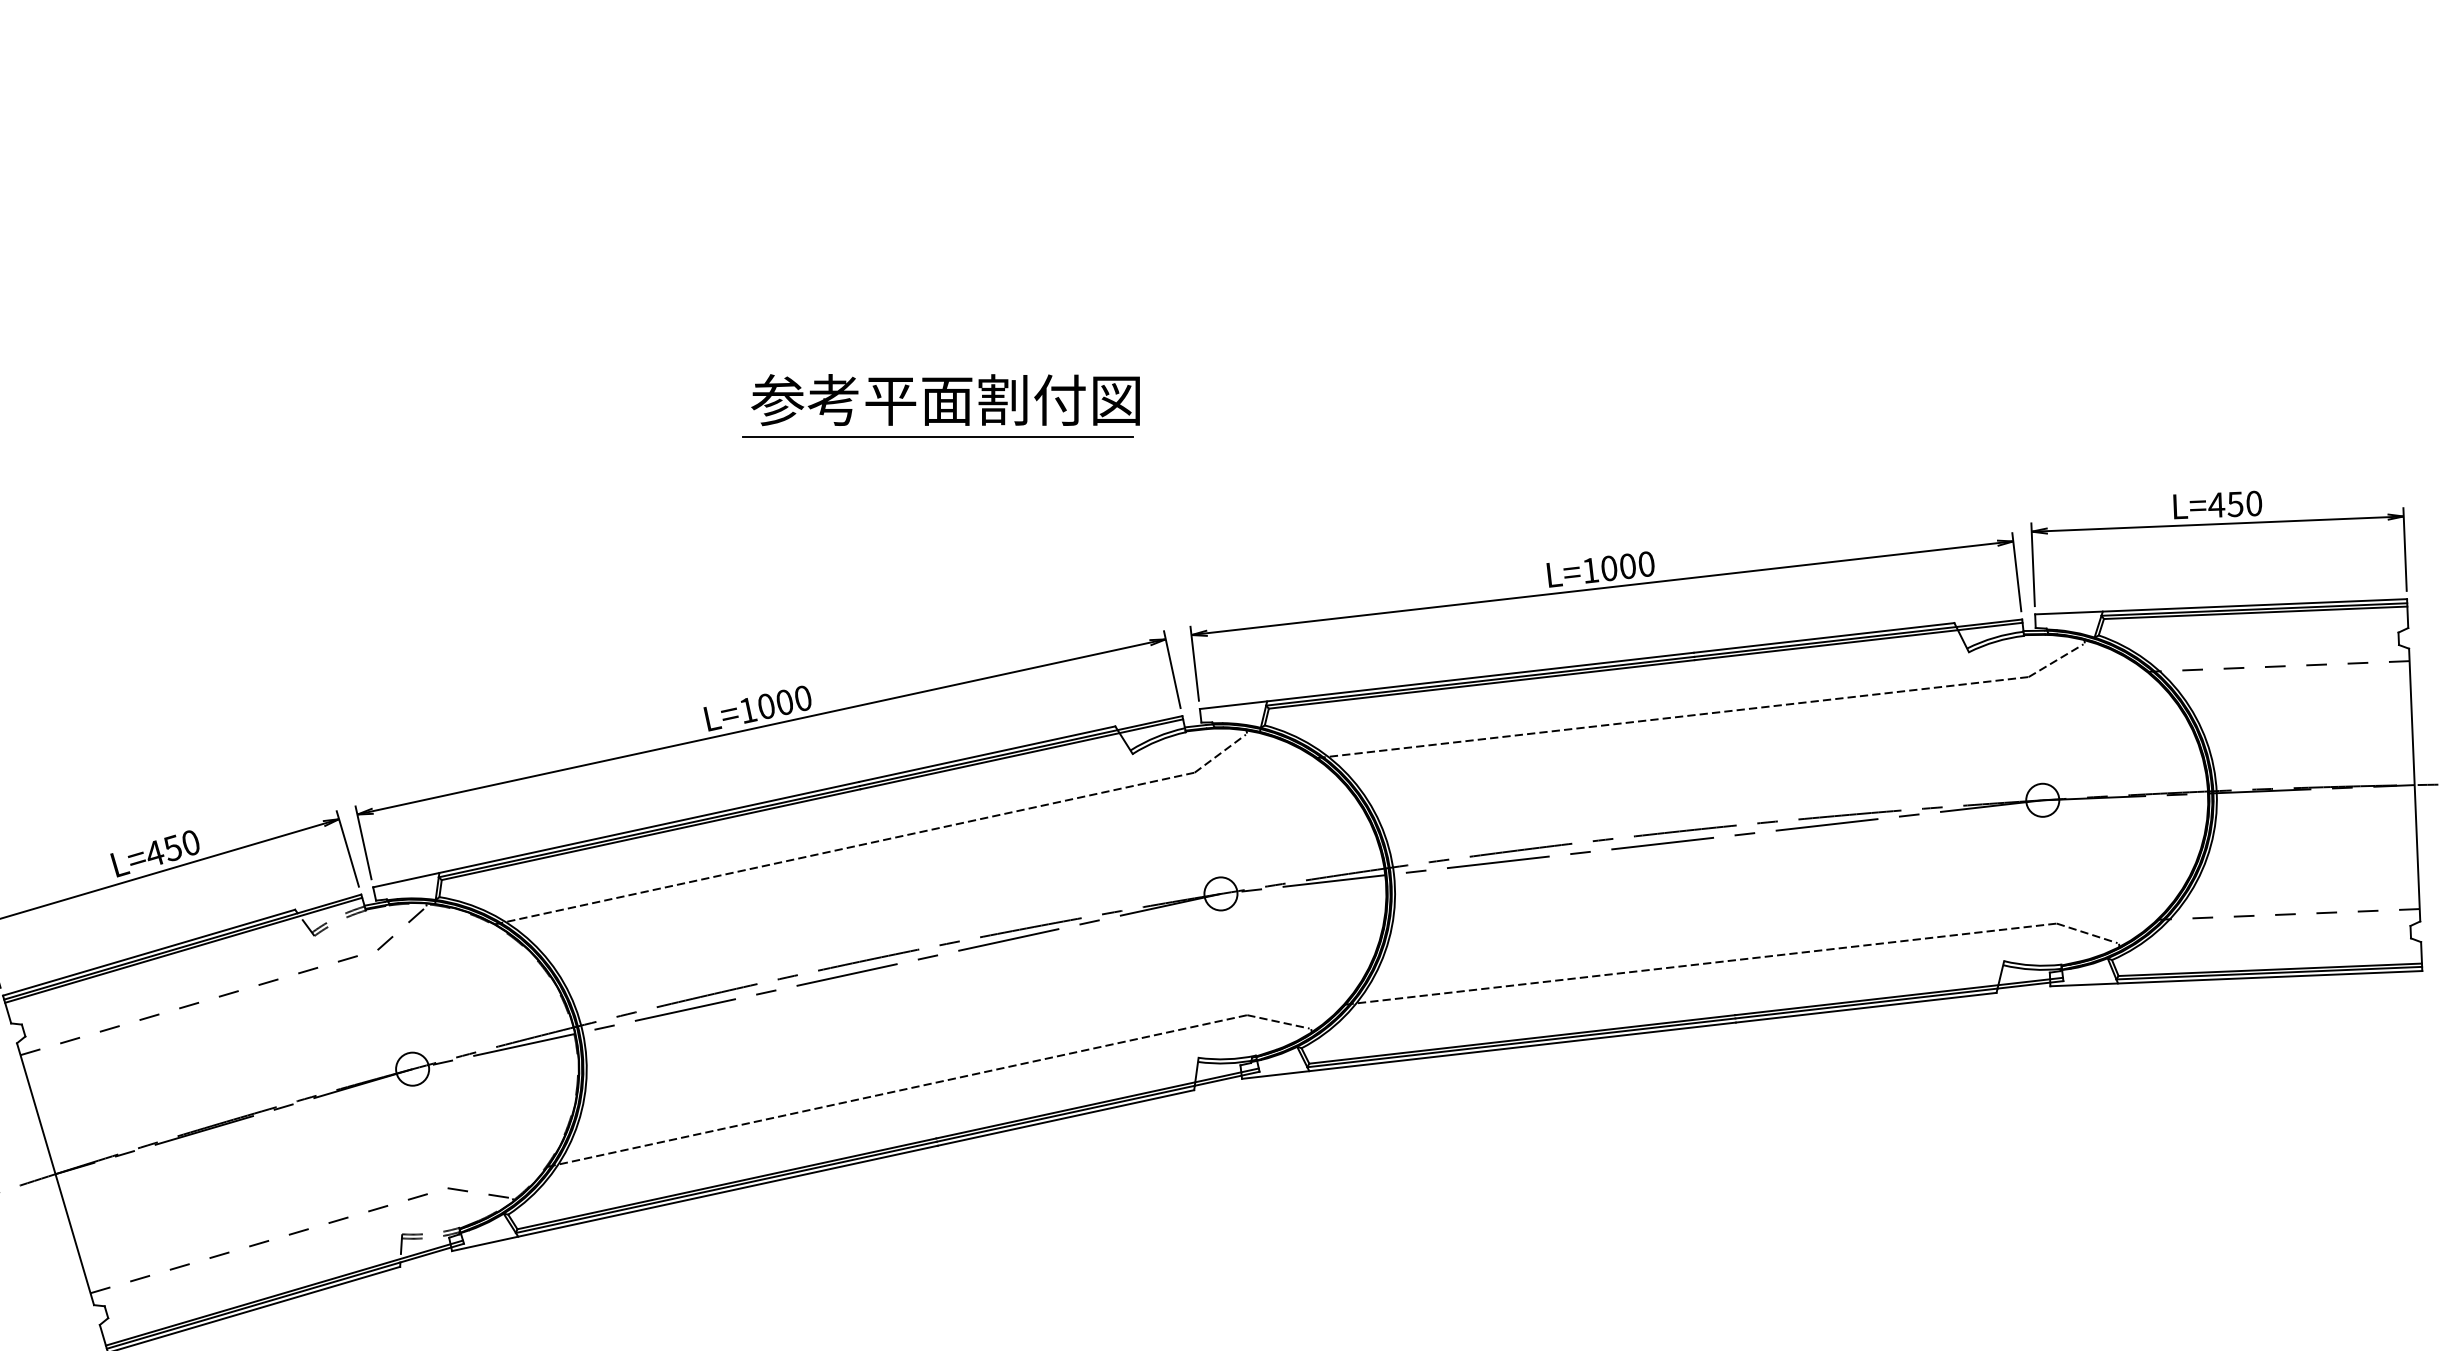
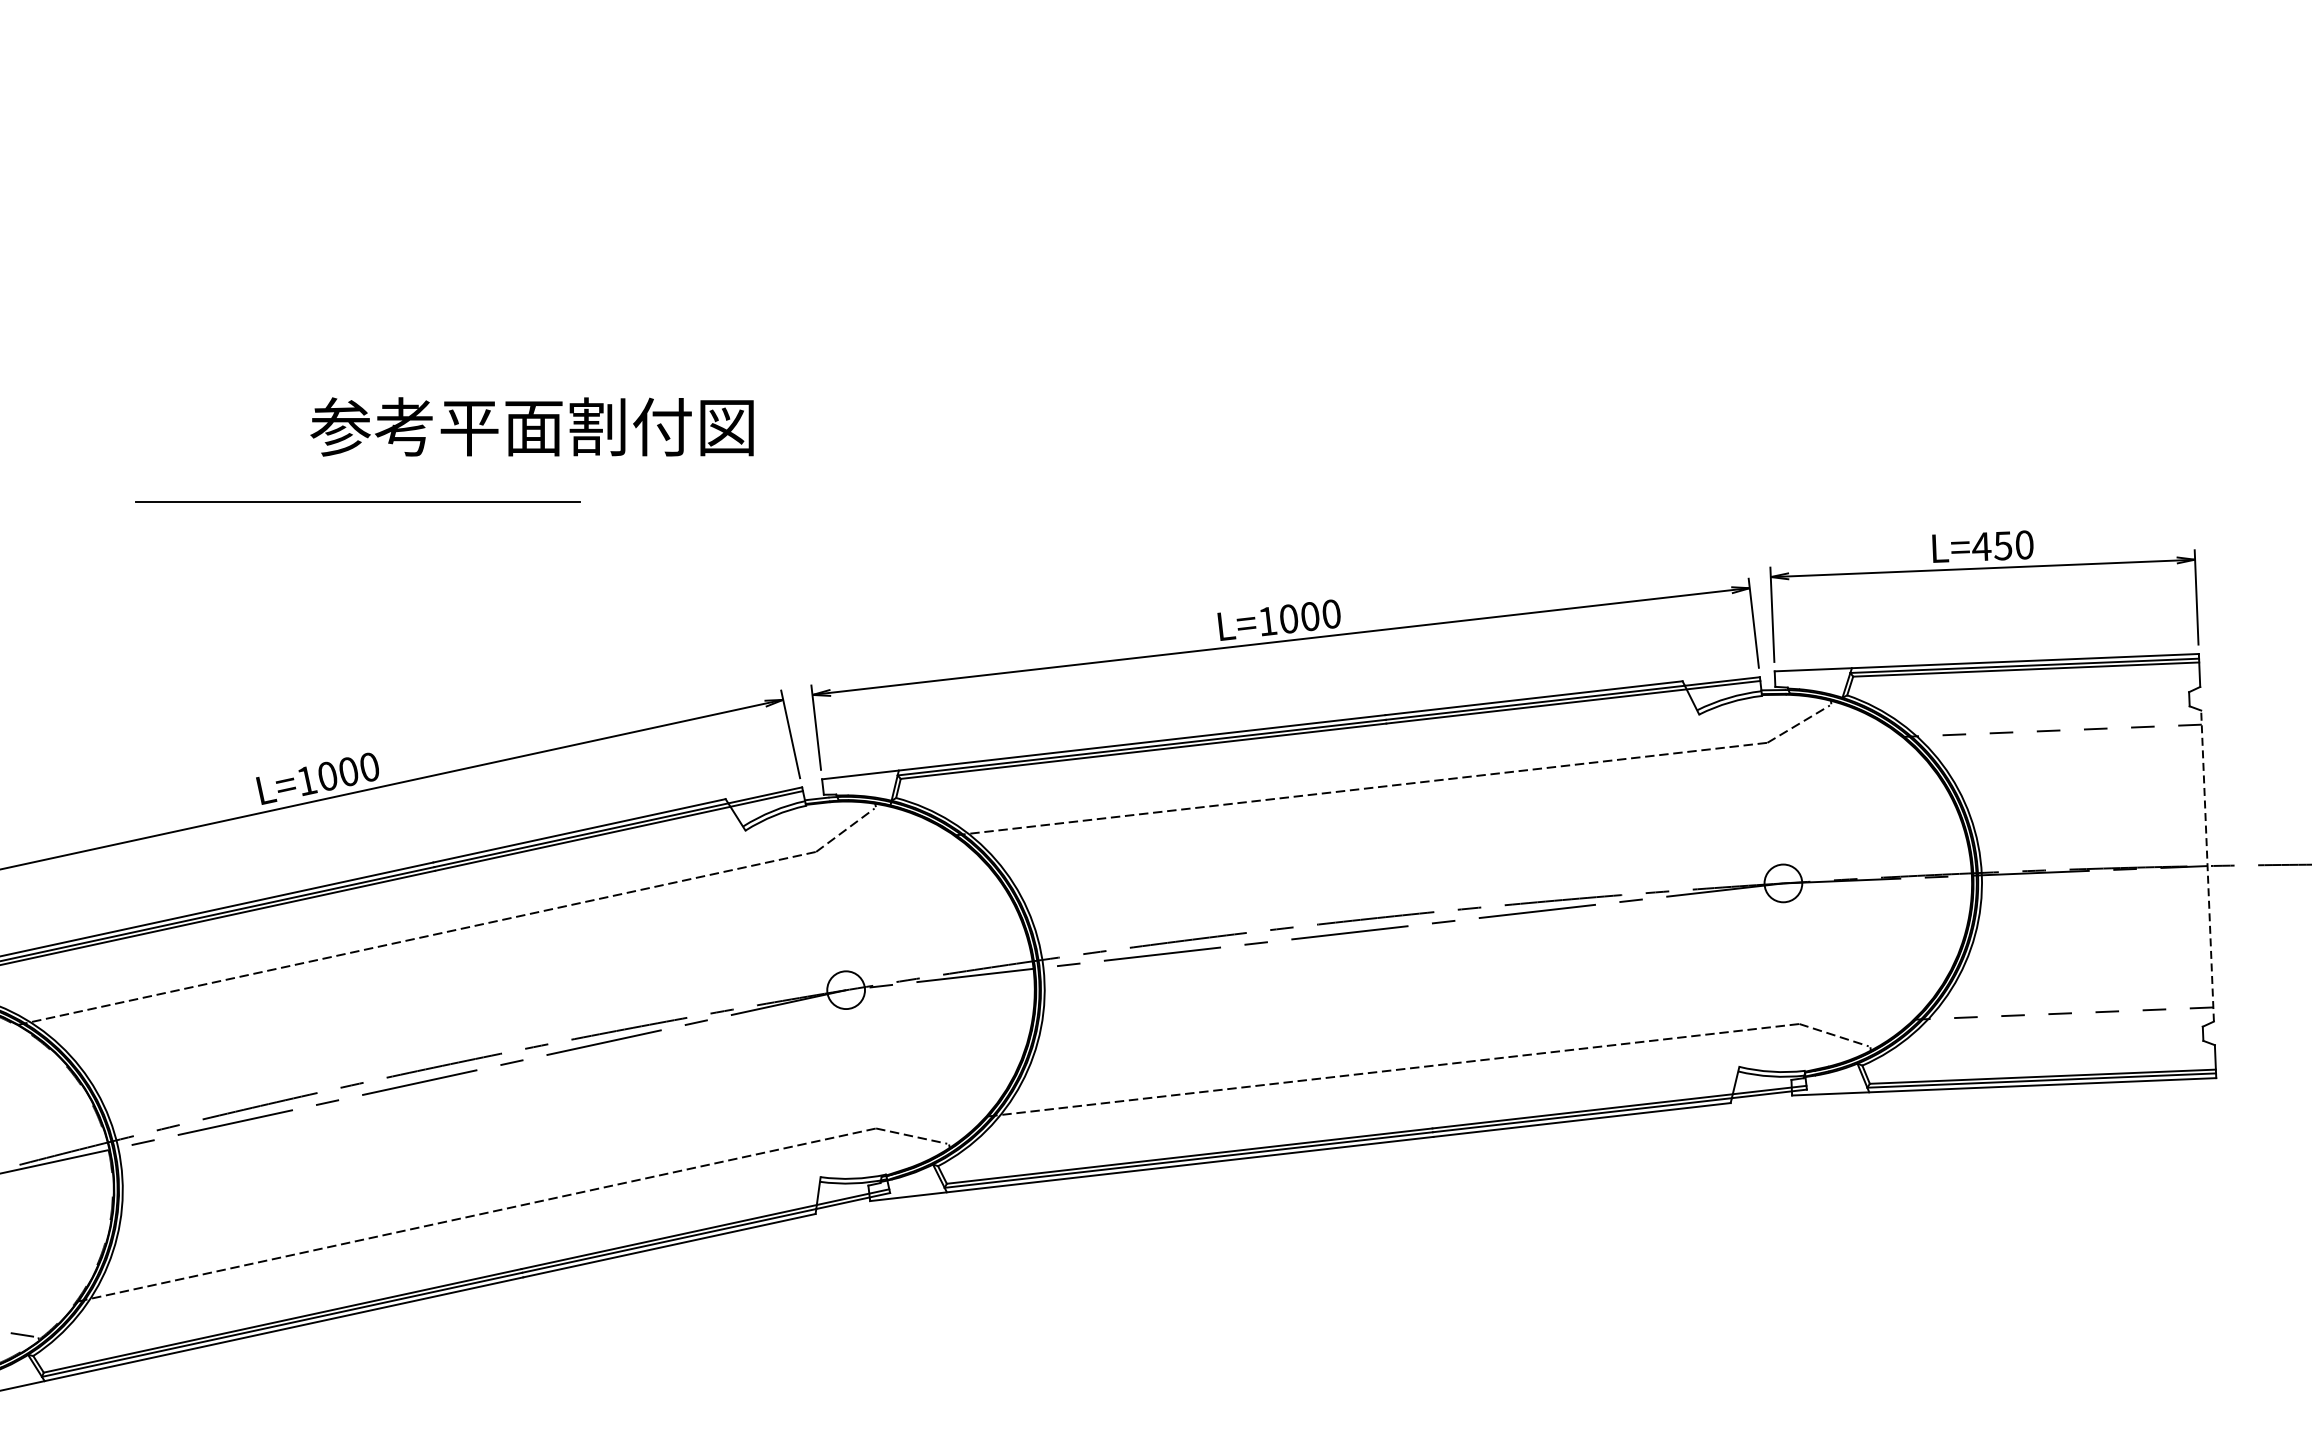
line: (937, 436) -> (357, 501), moved
line: (2414, 784) -> (2207, 865), solid -> dashed

